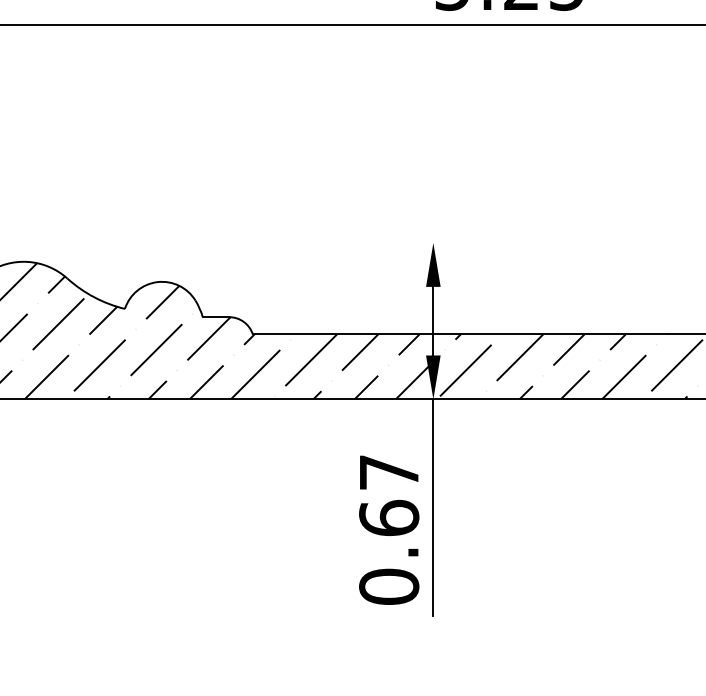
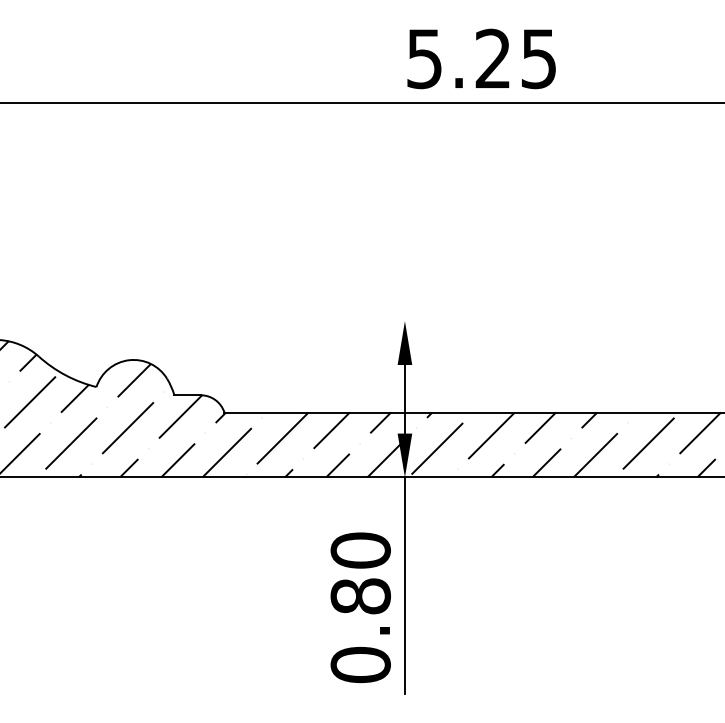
text: (388, 495) -> (360, 573), 0.67 -> 0.80

